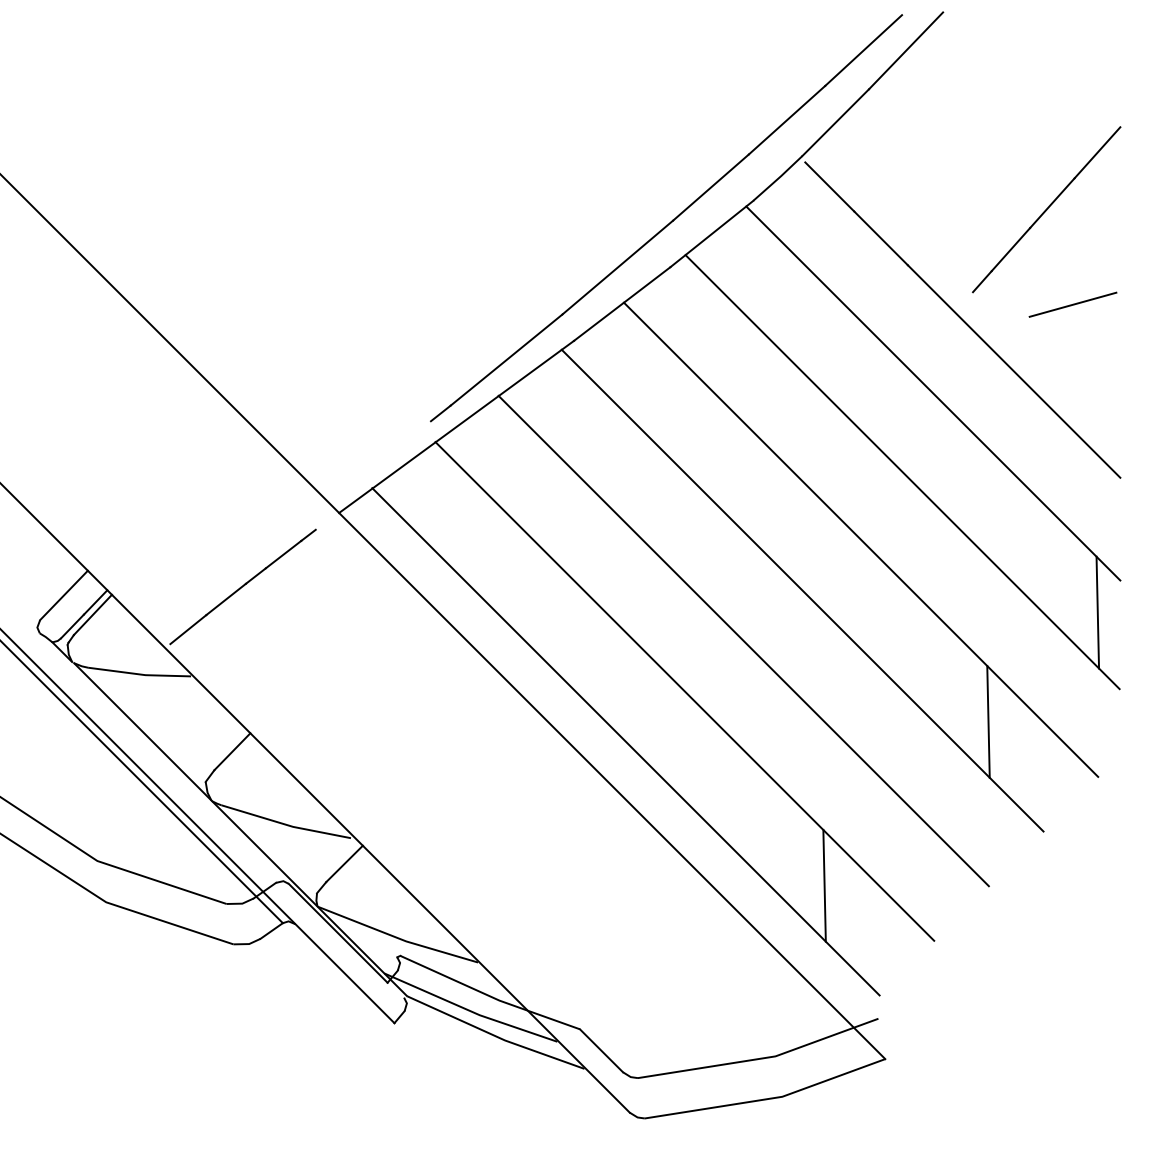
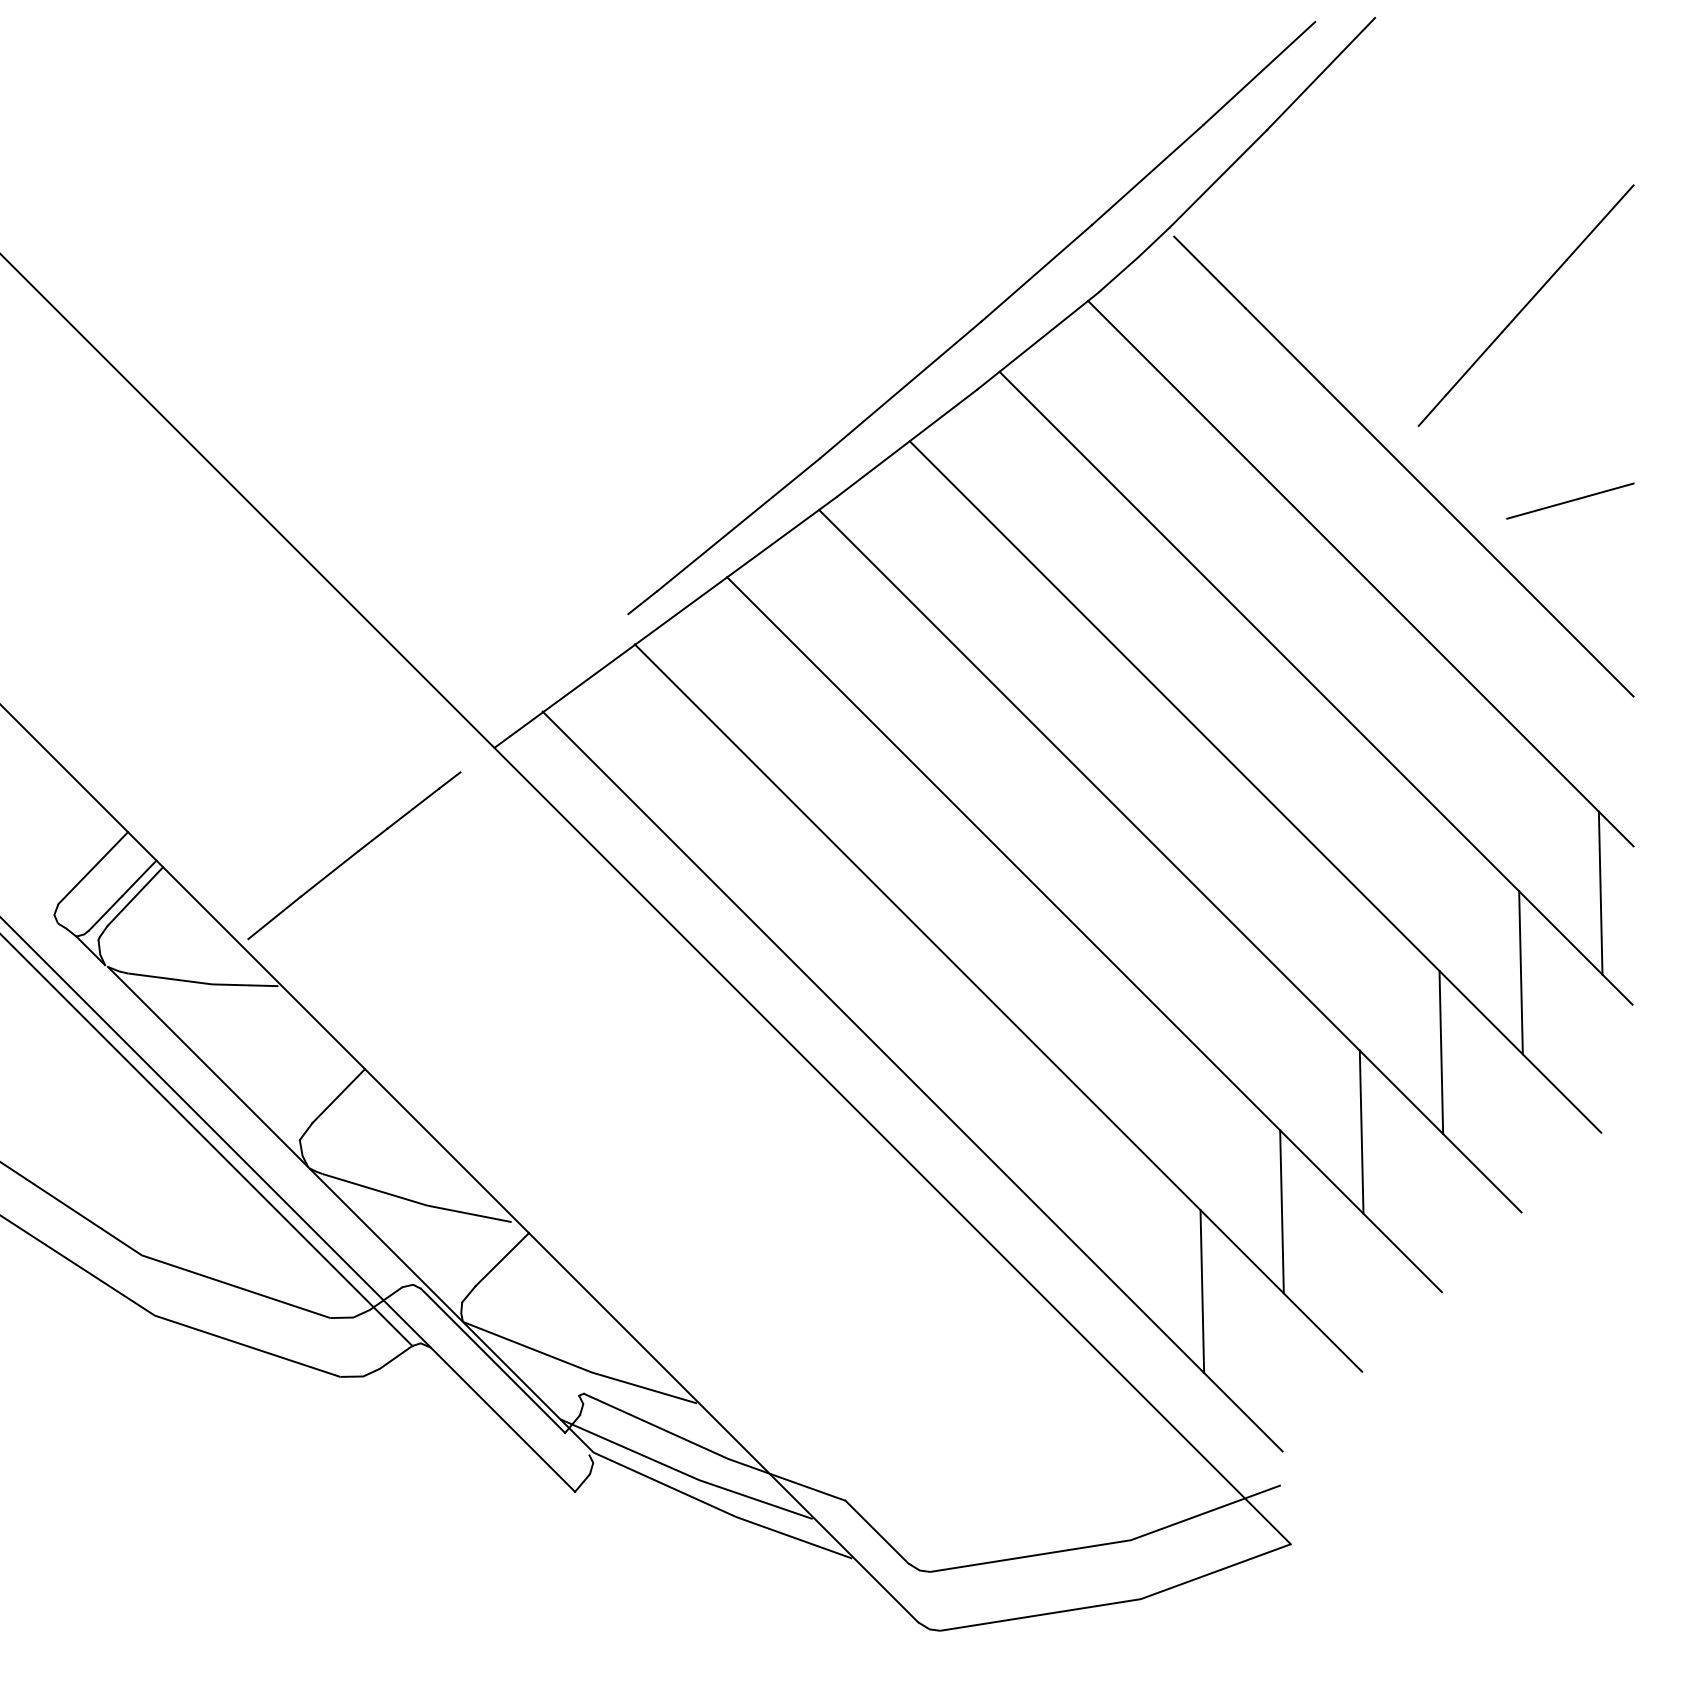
line: (1072, 304) -> (1569, 500), moved
line: (1042, 667) -> (1520, 973), added
line: (933, 776) -> (1361, 1132), added
line: (878, 831) -> (1280, 1212), added

